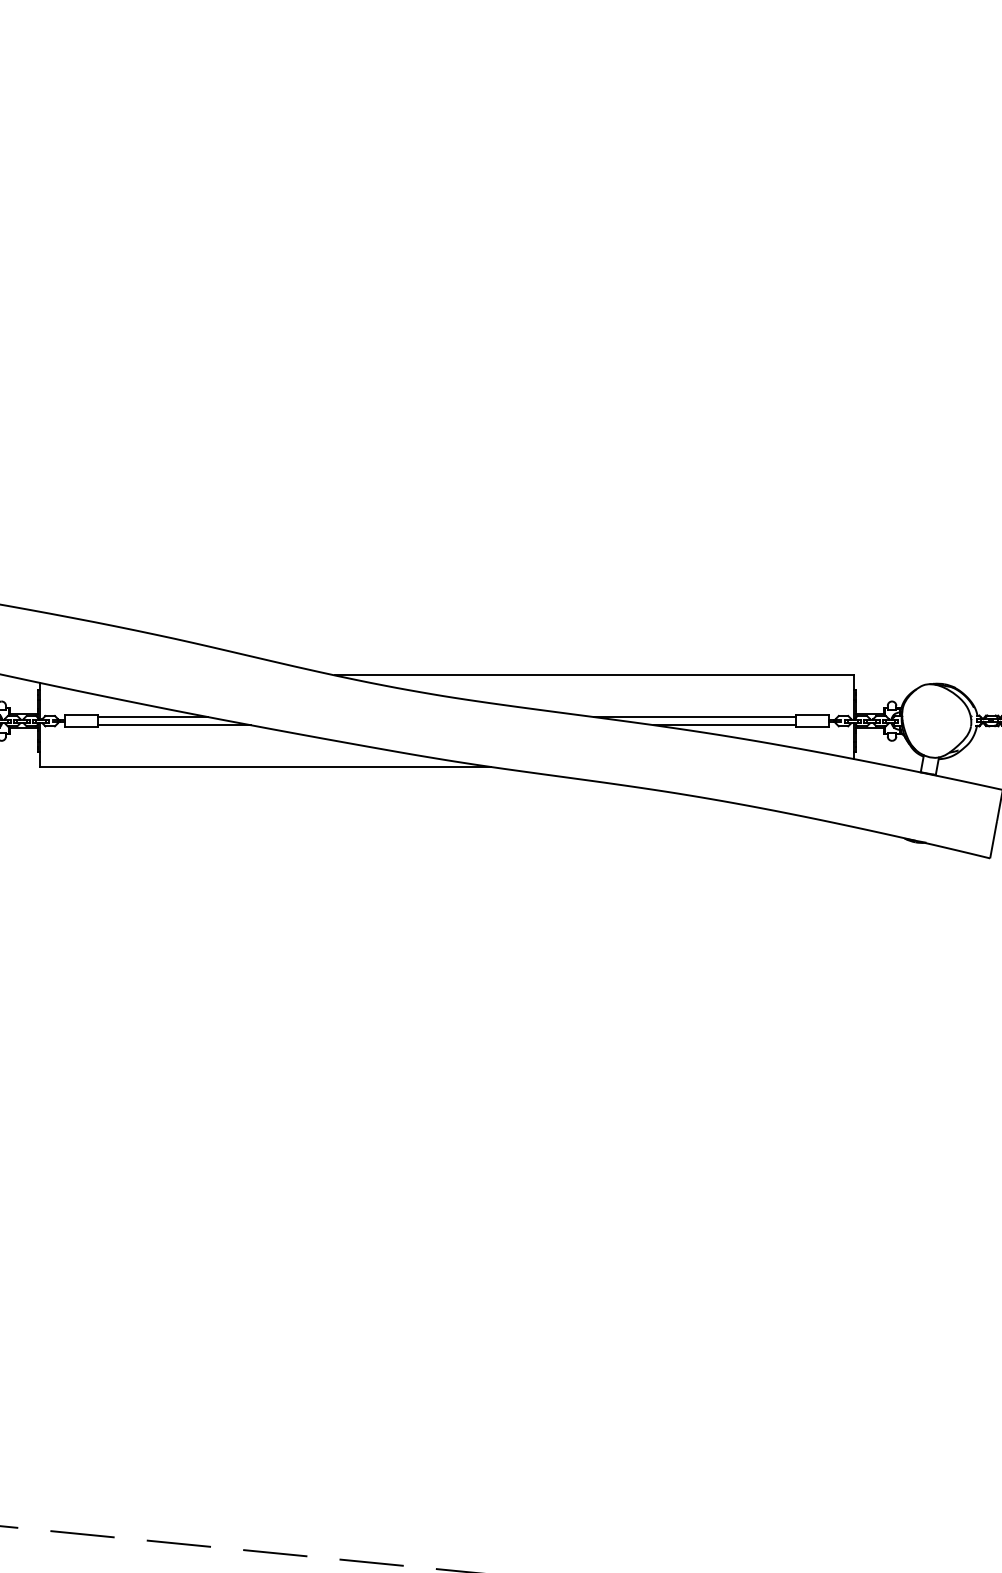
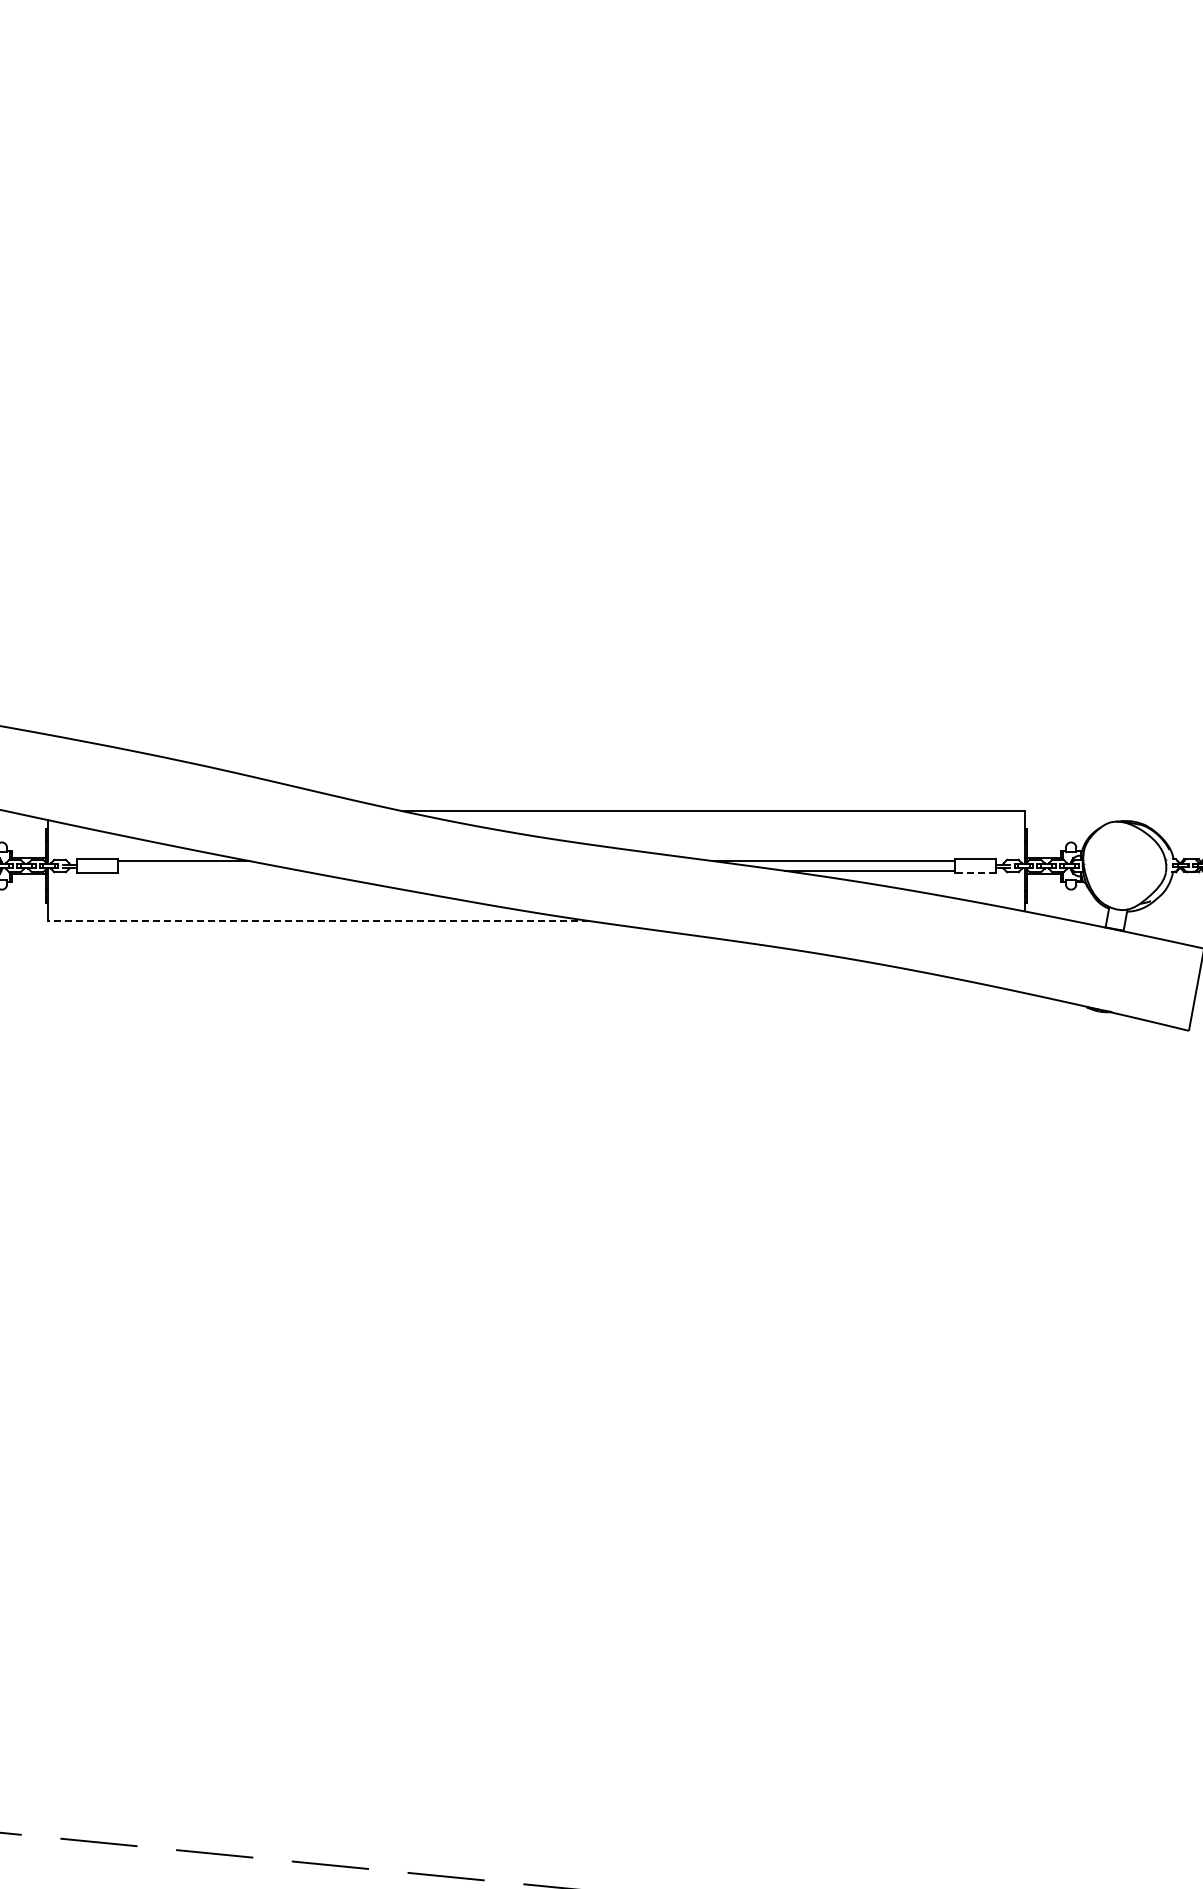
line: (174, 724) -> (209, 870), removed
line: (811, 727) -> (974, 873), solid -> dashed
line: (265, 766) -> (318, 920), solid -> dashed

